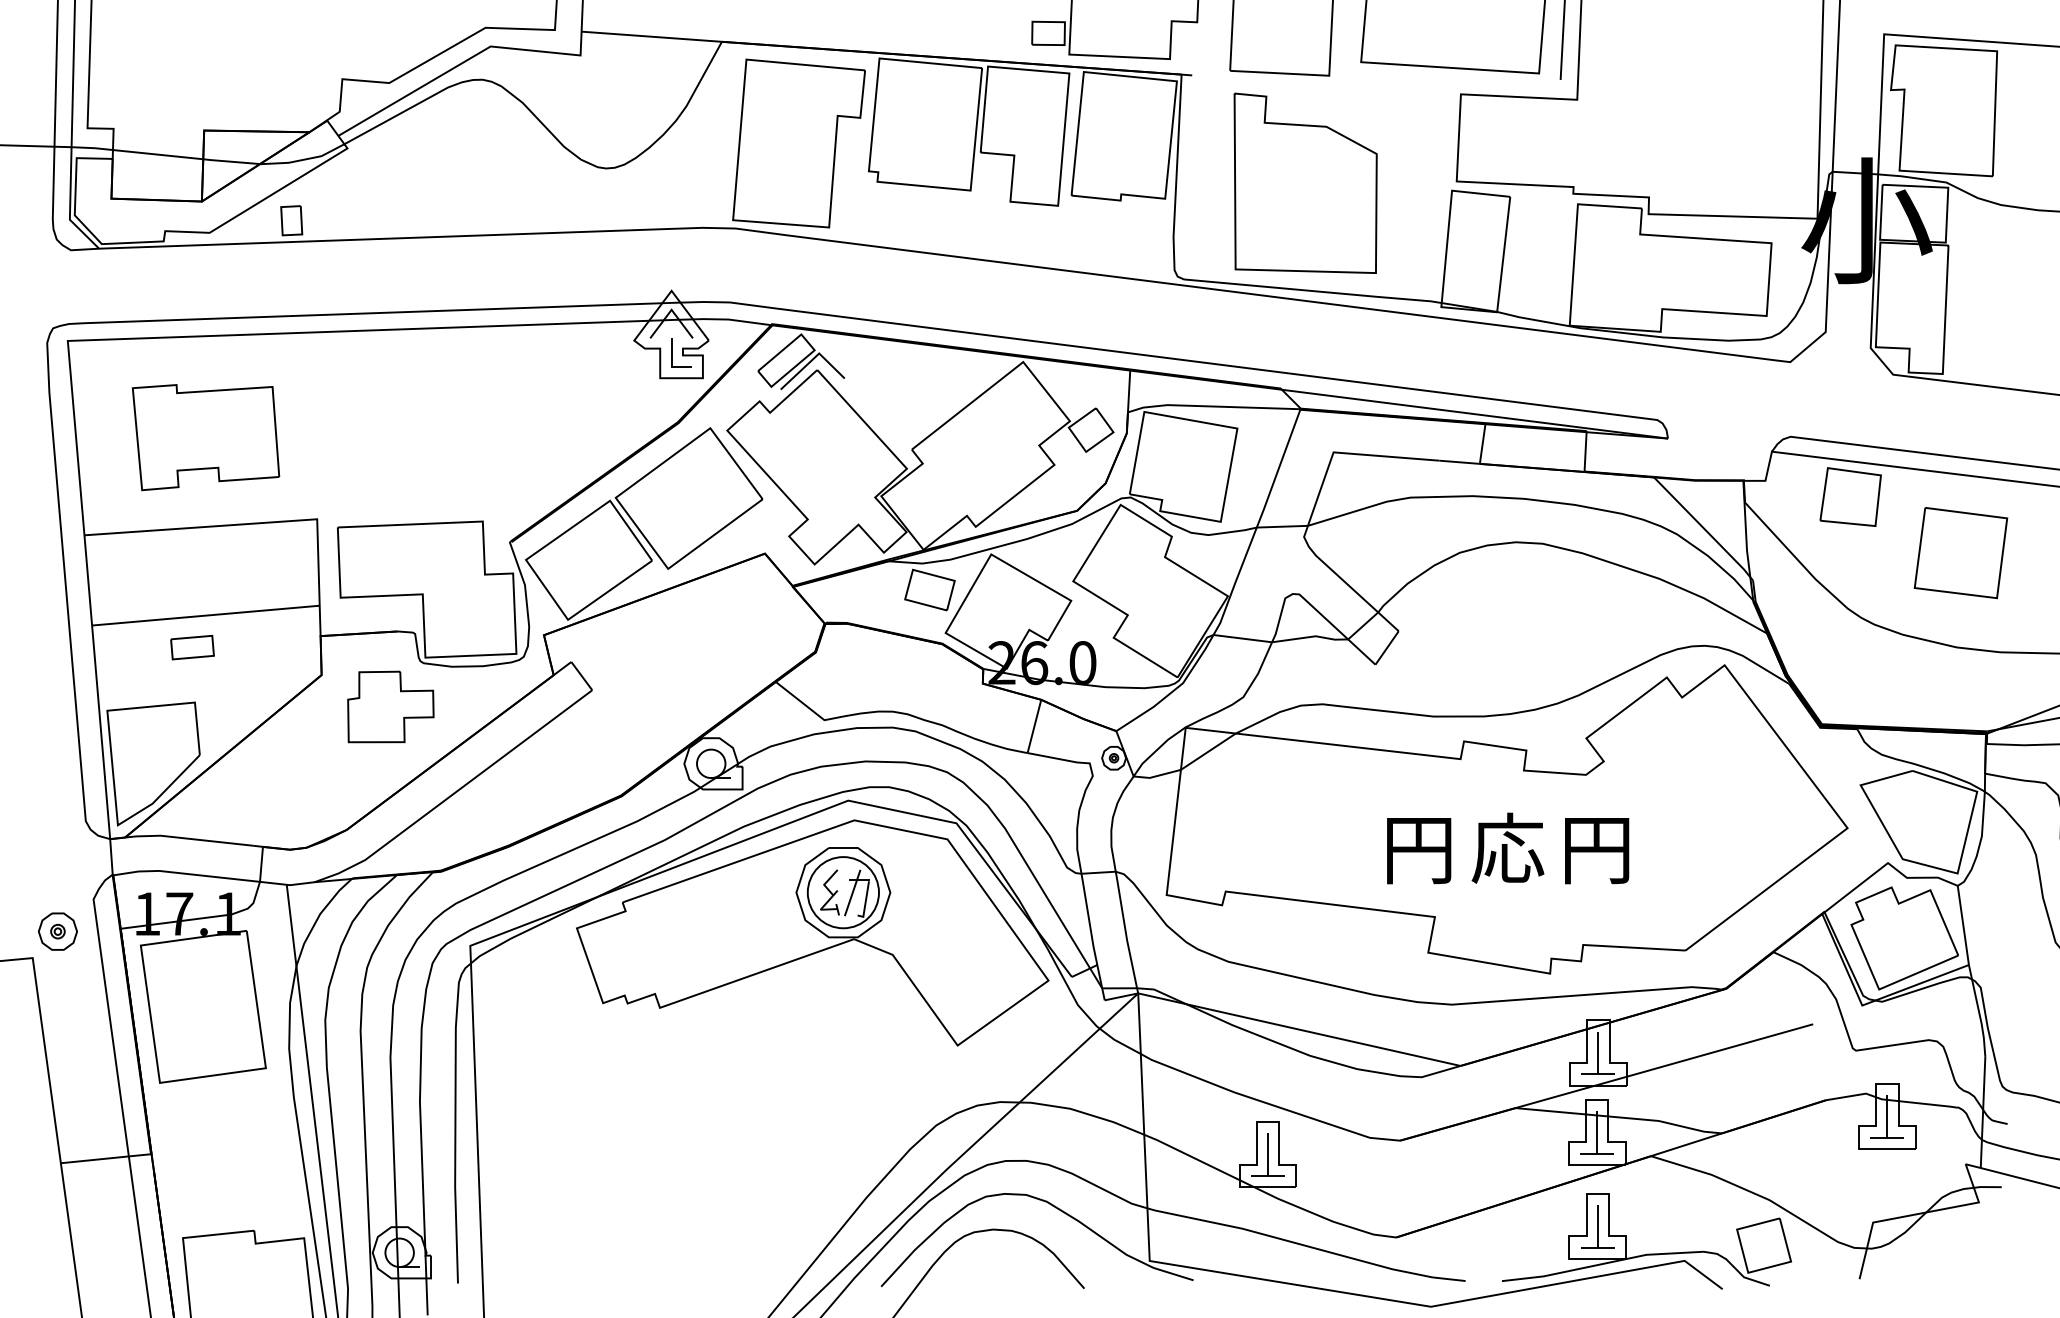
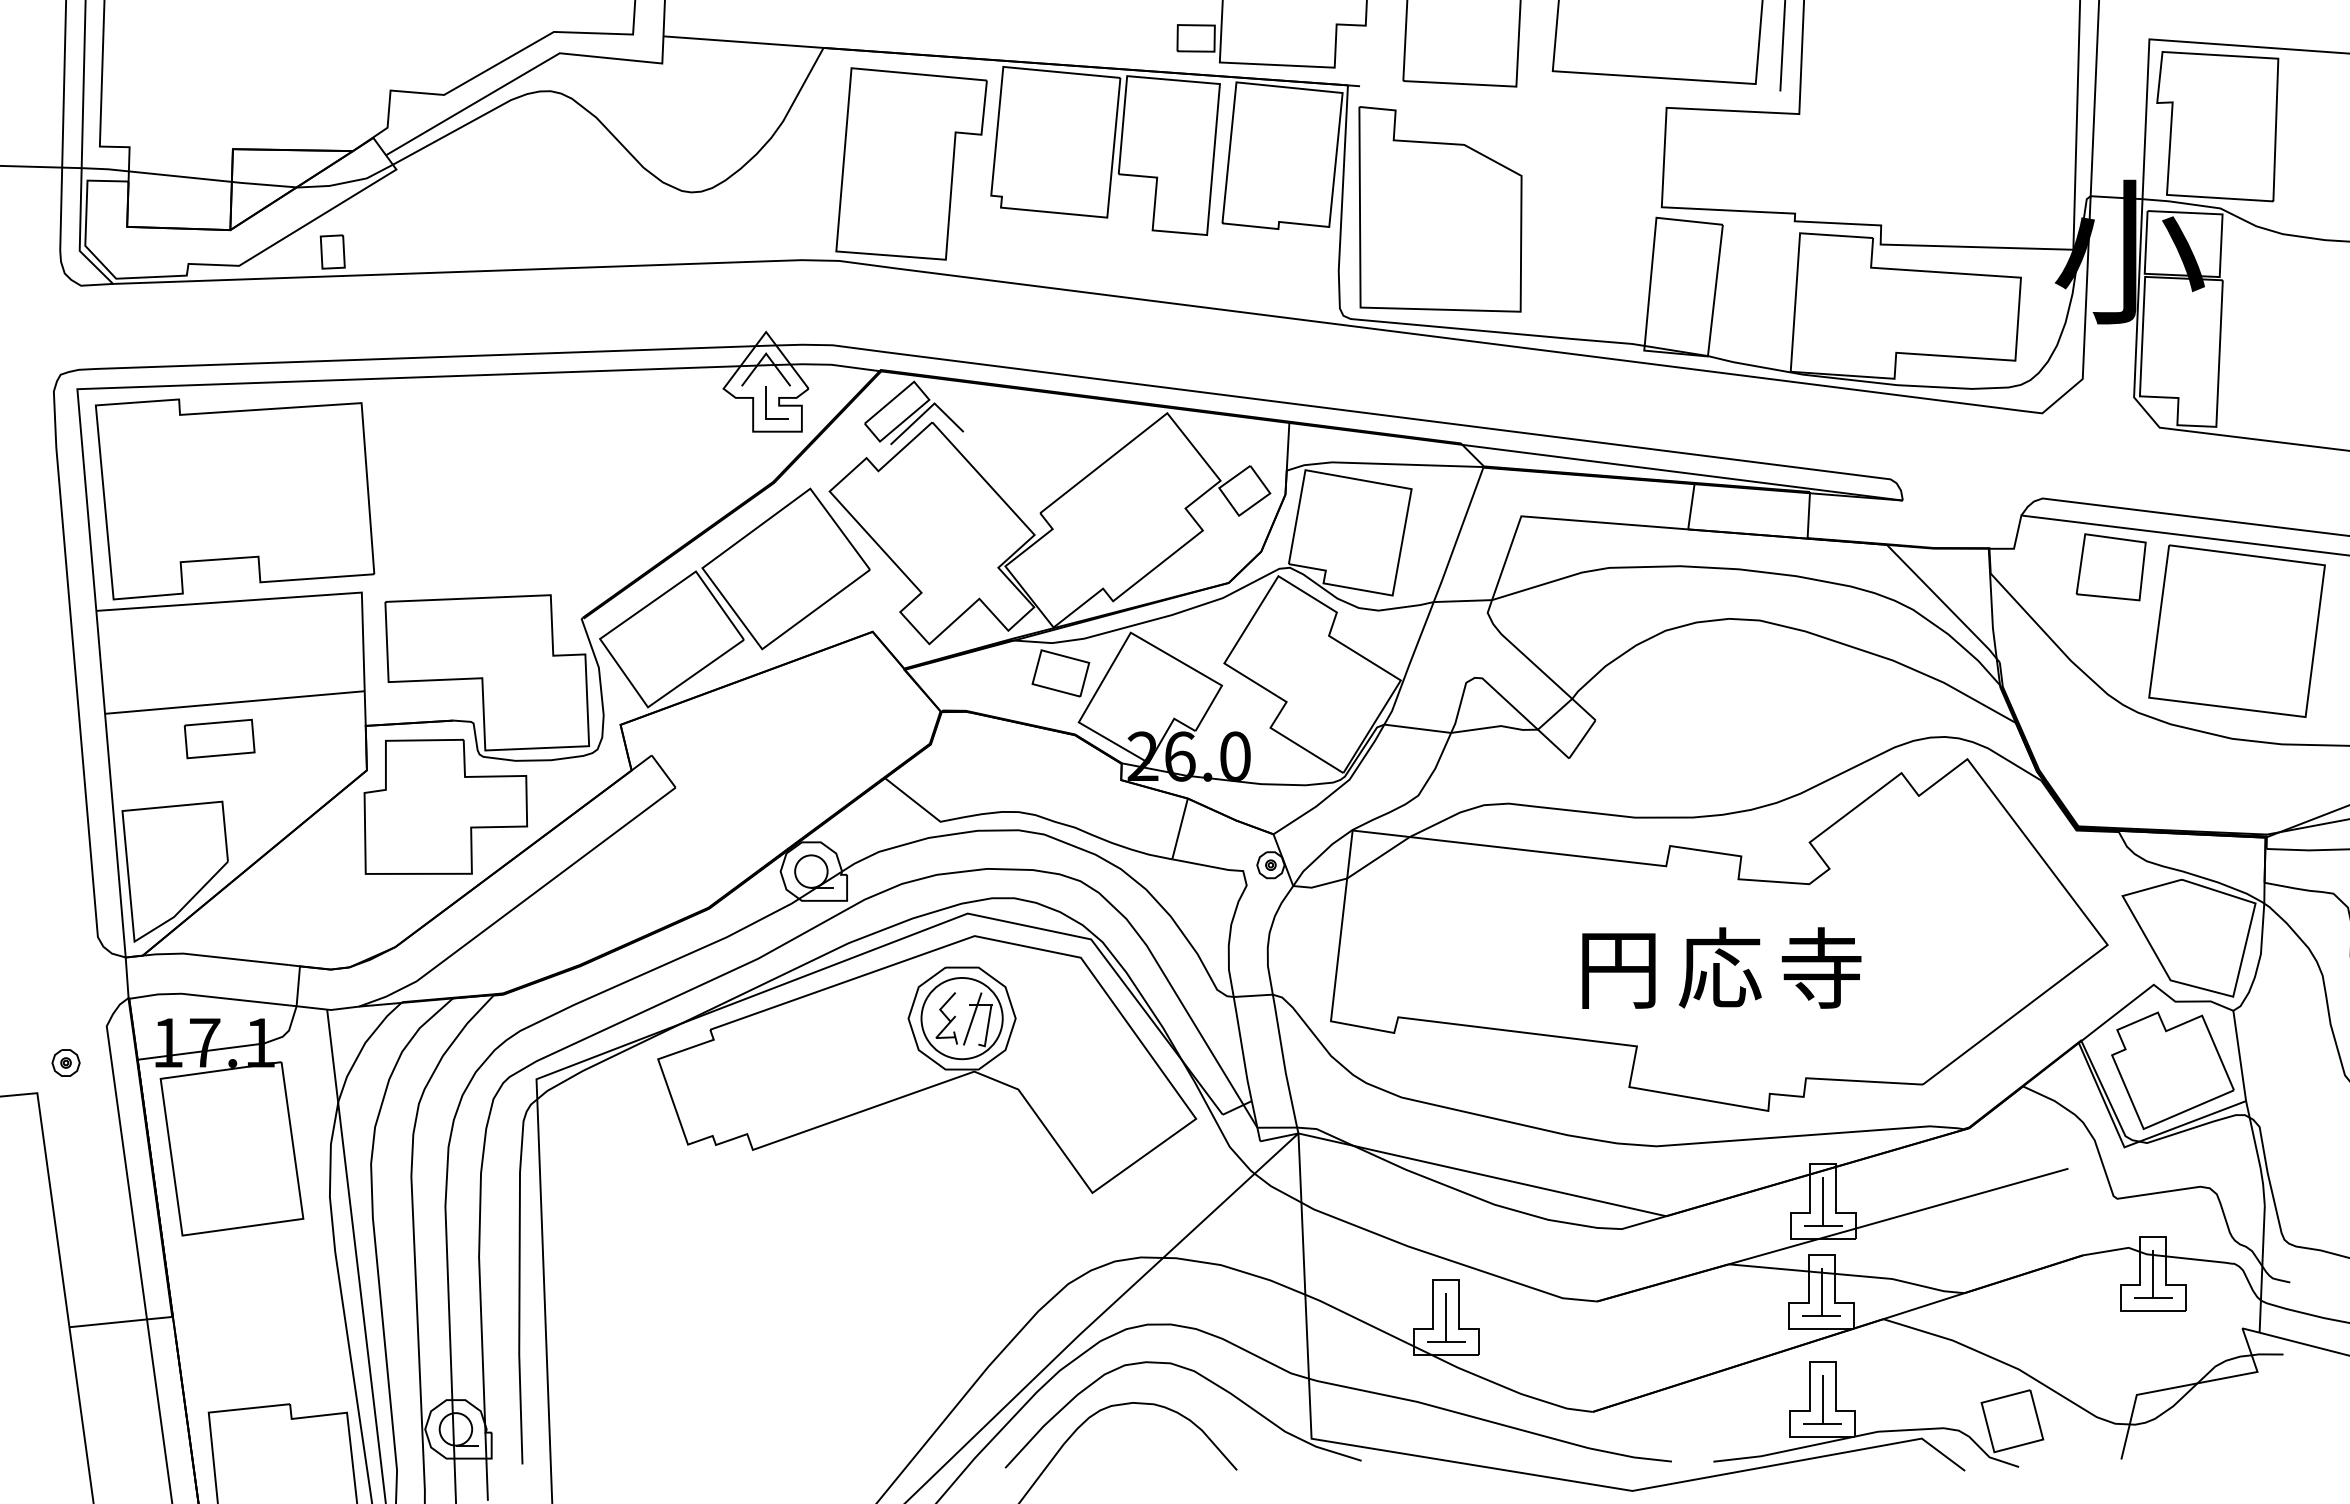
part: (1305, 183) -> (1440, 209), moved
part: (205, 437) -> (234, 499), size x1.67
part: (1960, 552) -> (2236, 630), size x1.67
part: (192, 647) -> (219, 738), size x1.43
part: (390, 706) -> (445, 806), size x1.67
text: (1596, 847) -> (1821, 967), 円 -> 寺
part: (57, 931) -> (65, 1062), size x0.62

